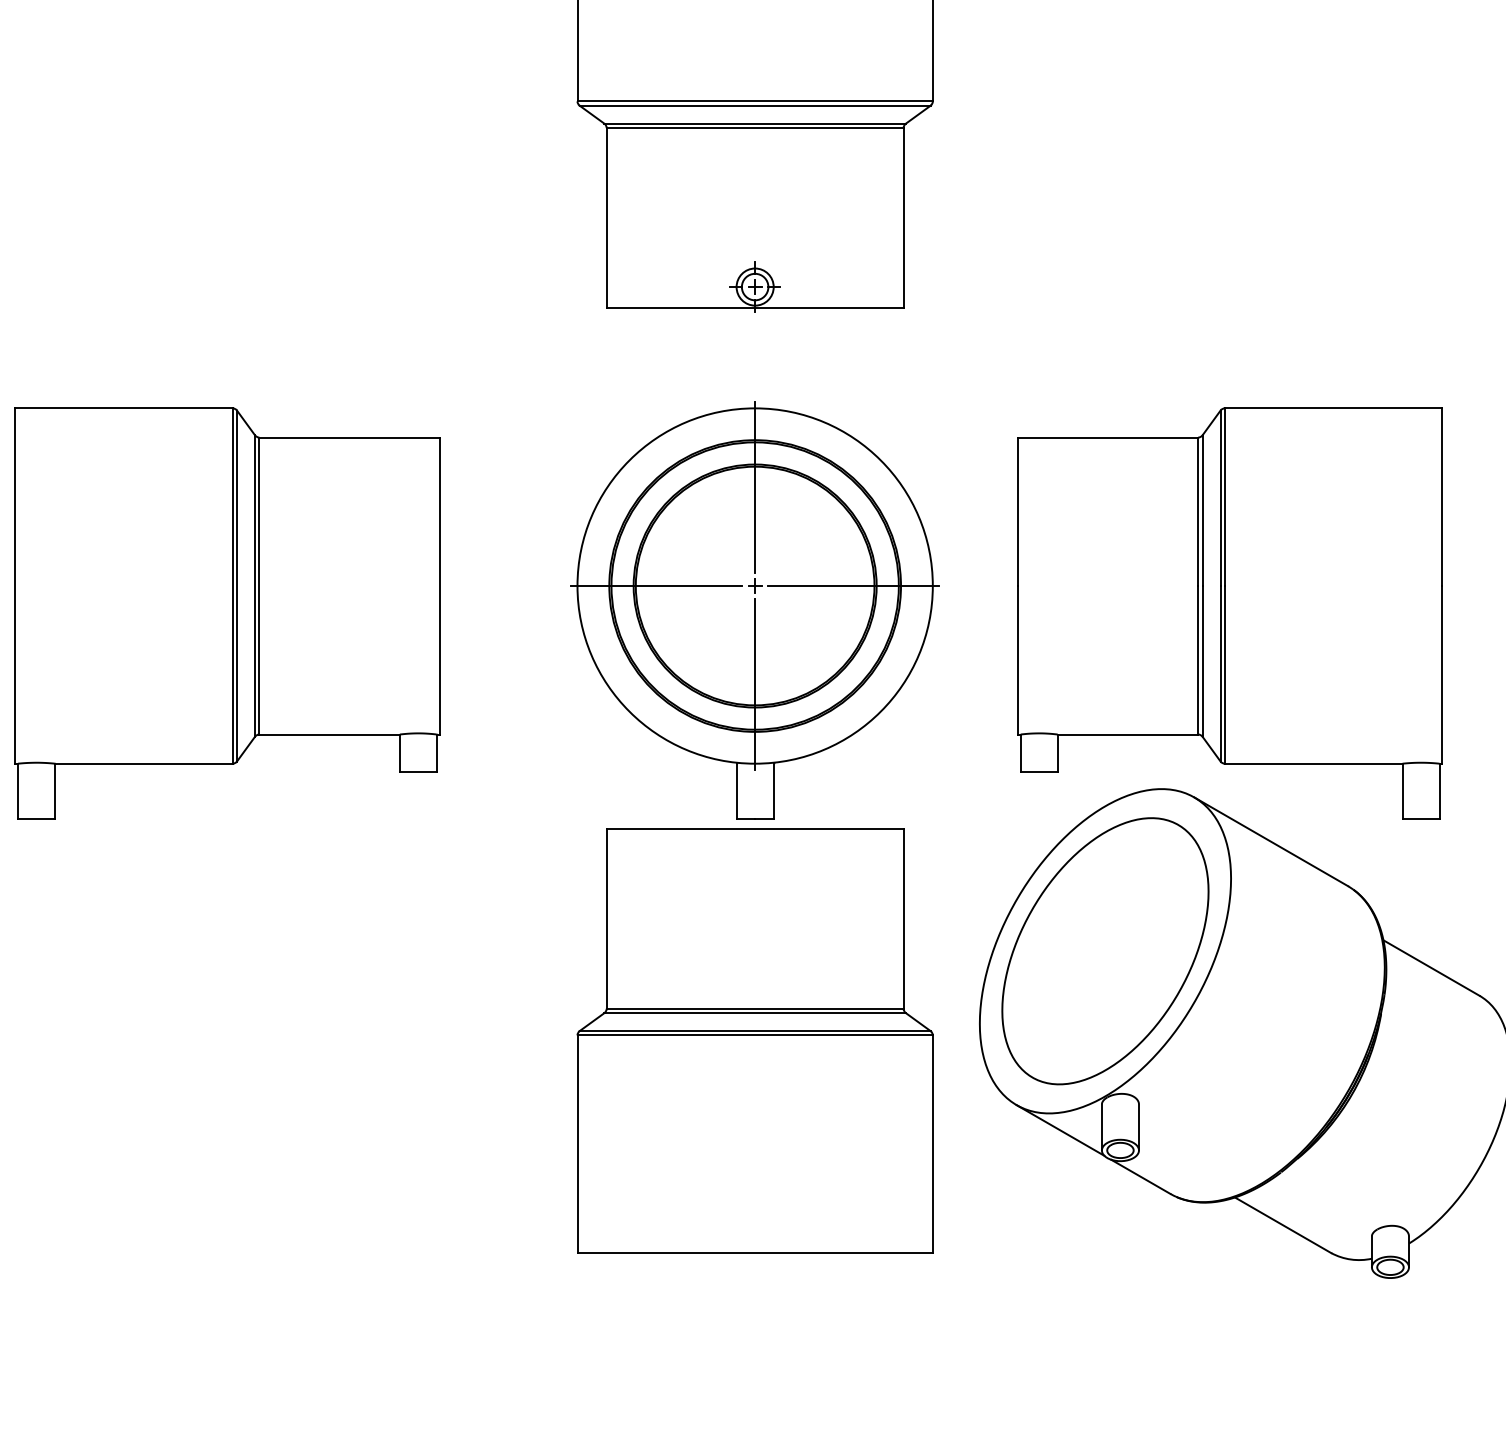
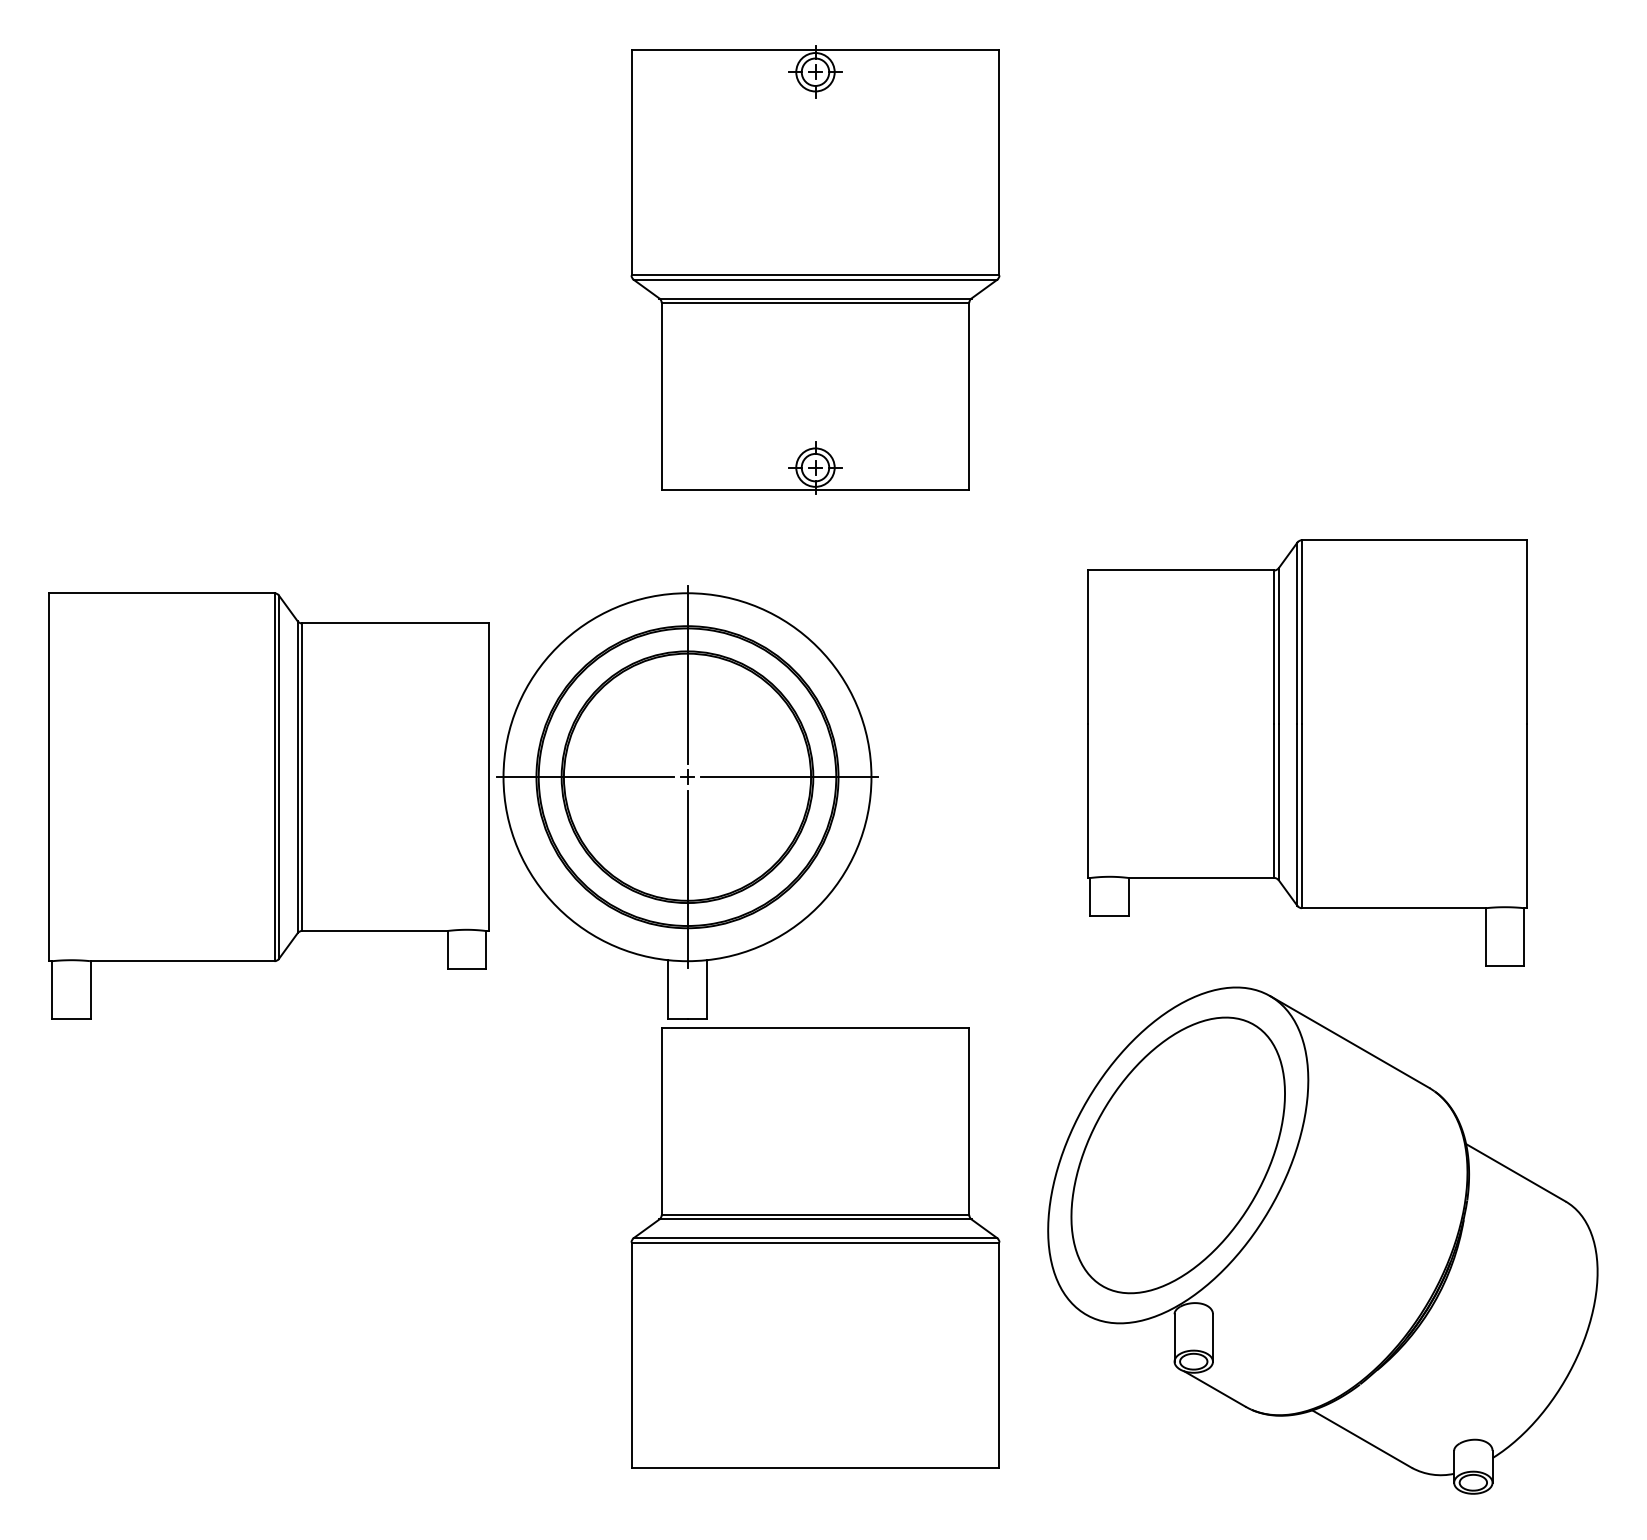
part: (755, 610) -> (687, 802), moved
part: (1230, 613) -> (1307, 752), moved
line: (1060, 1129) -> (1131, 1340), removed

